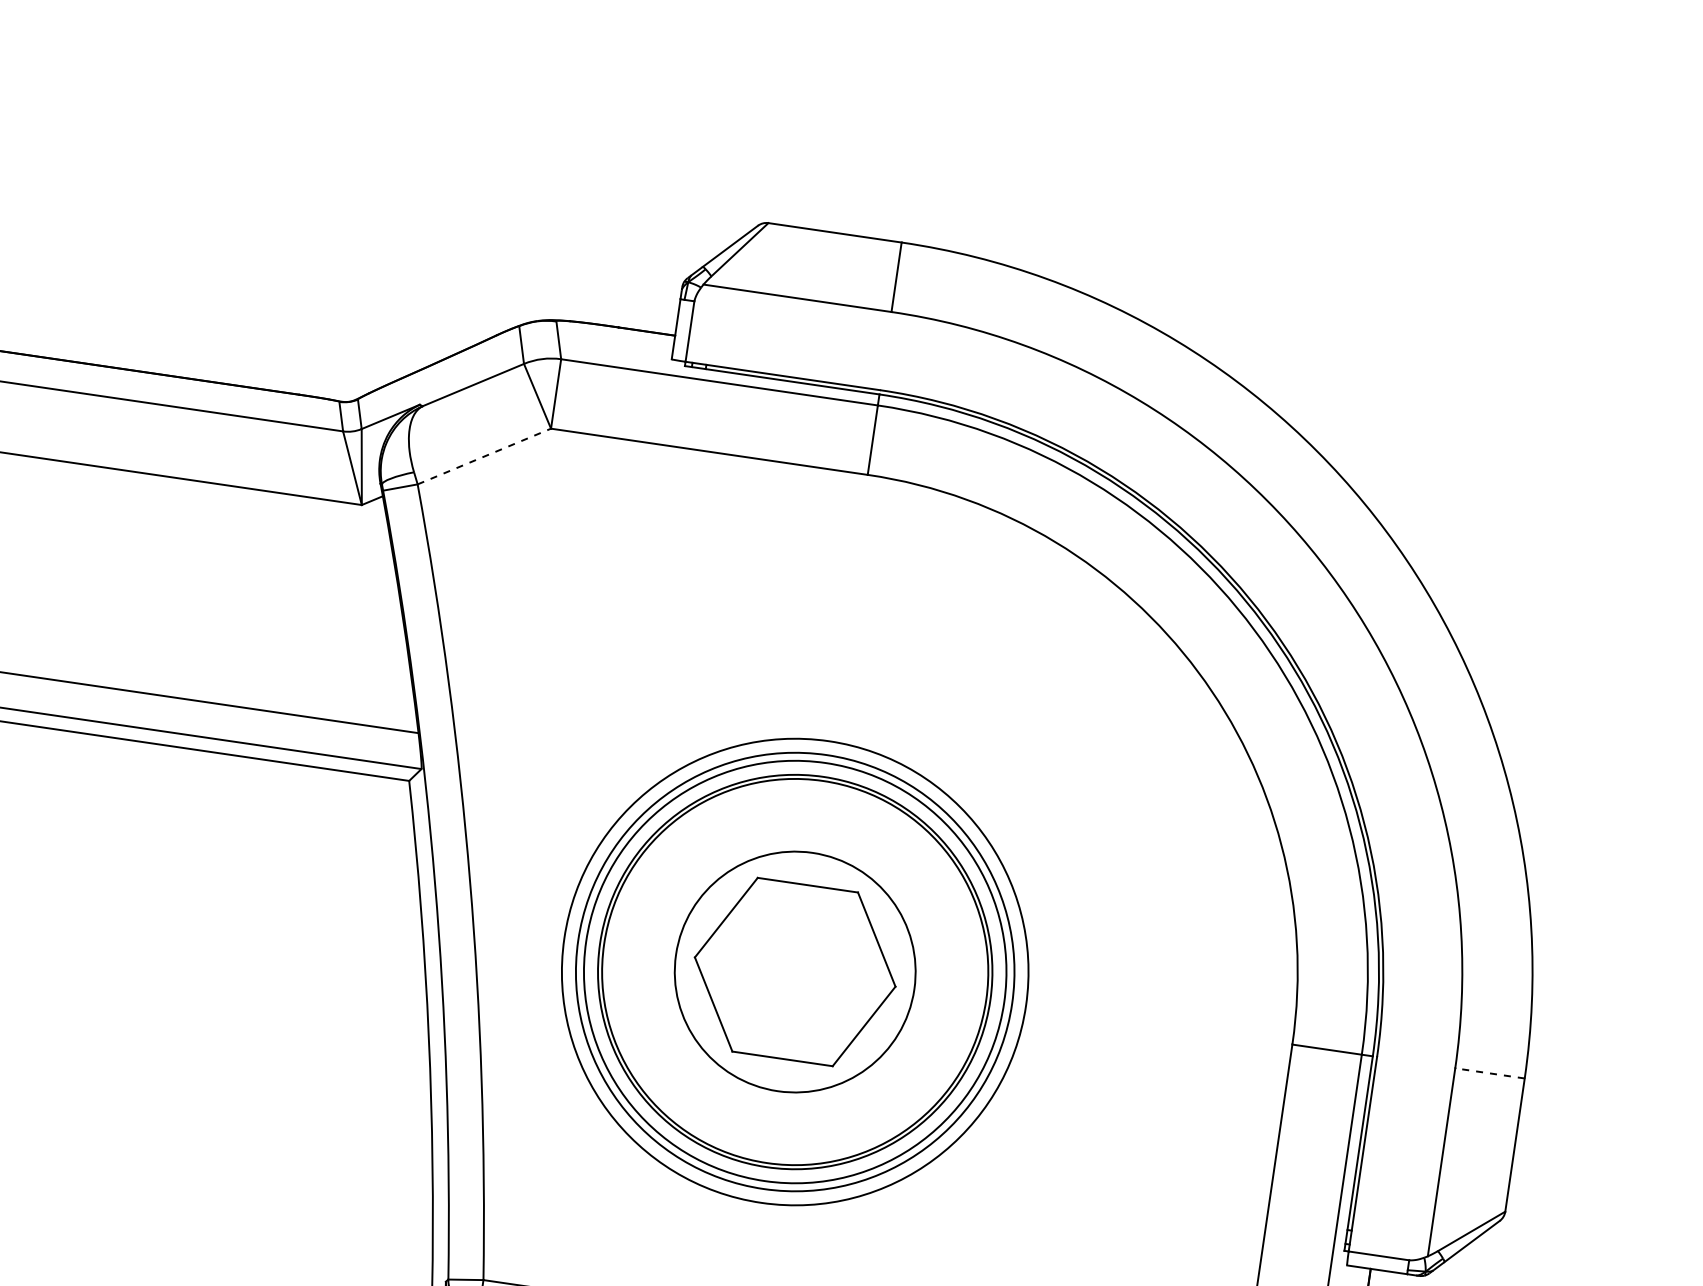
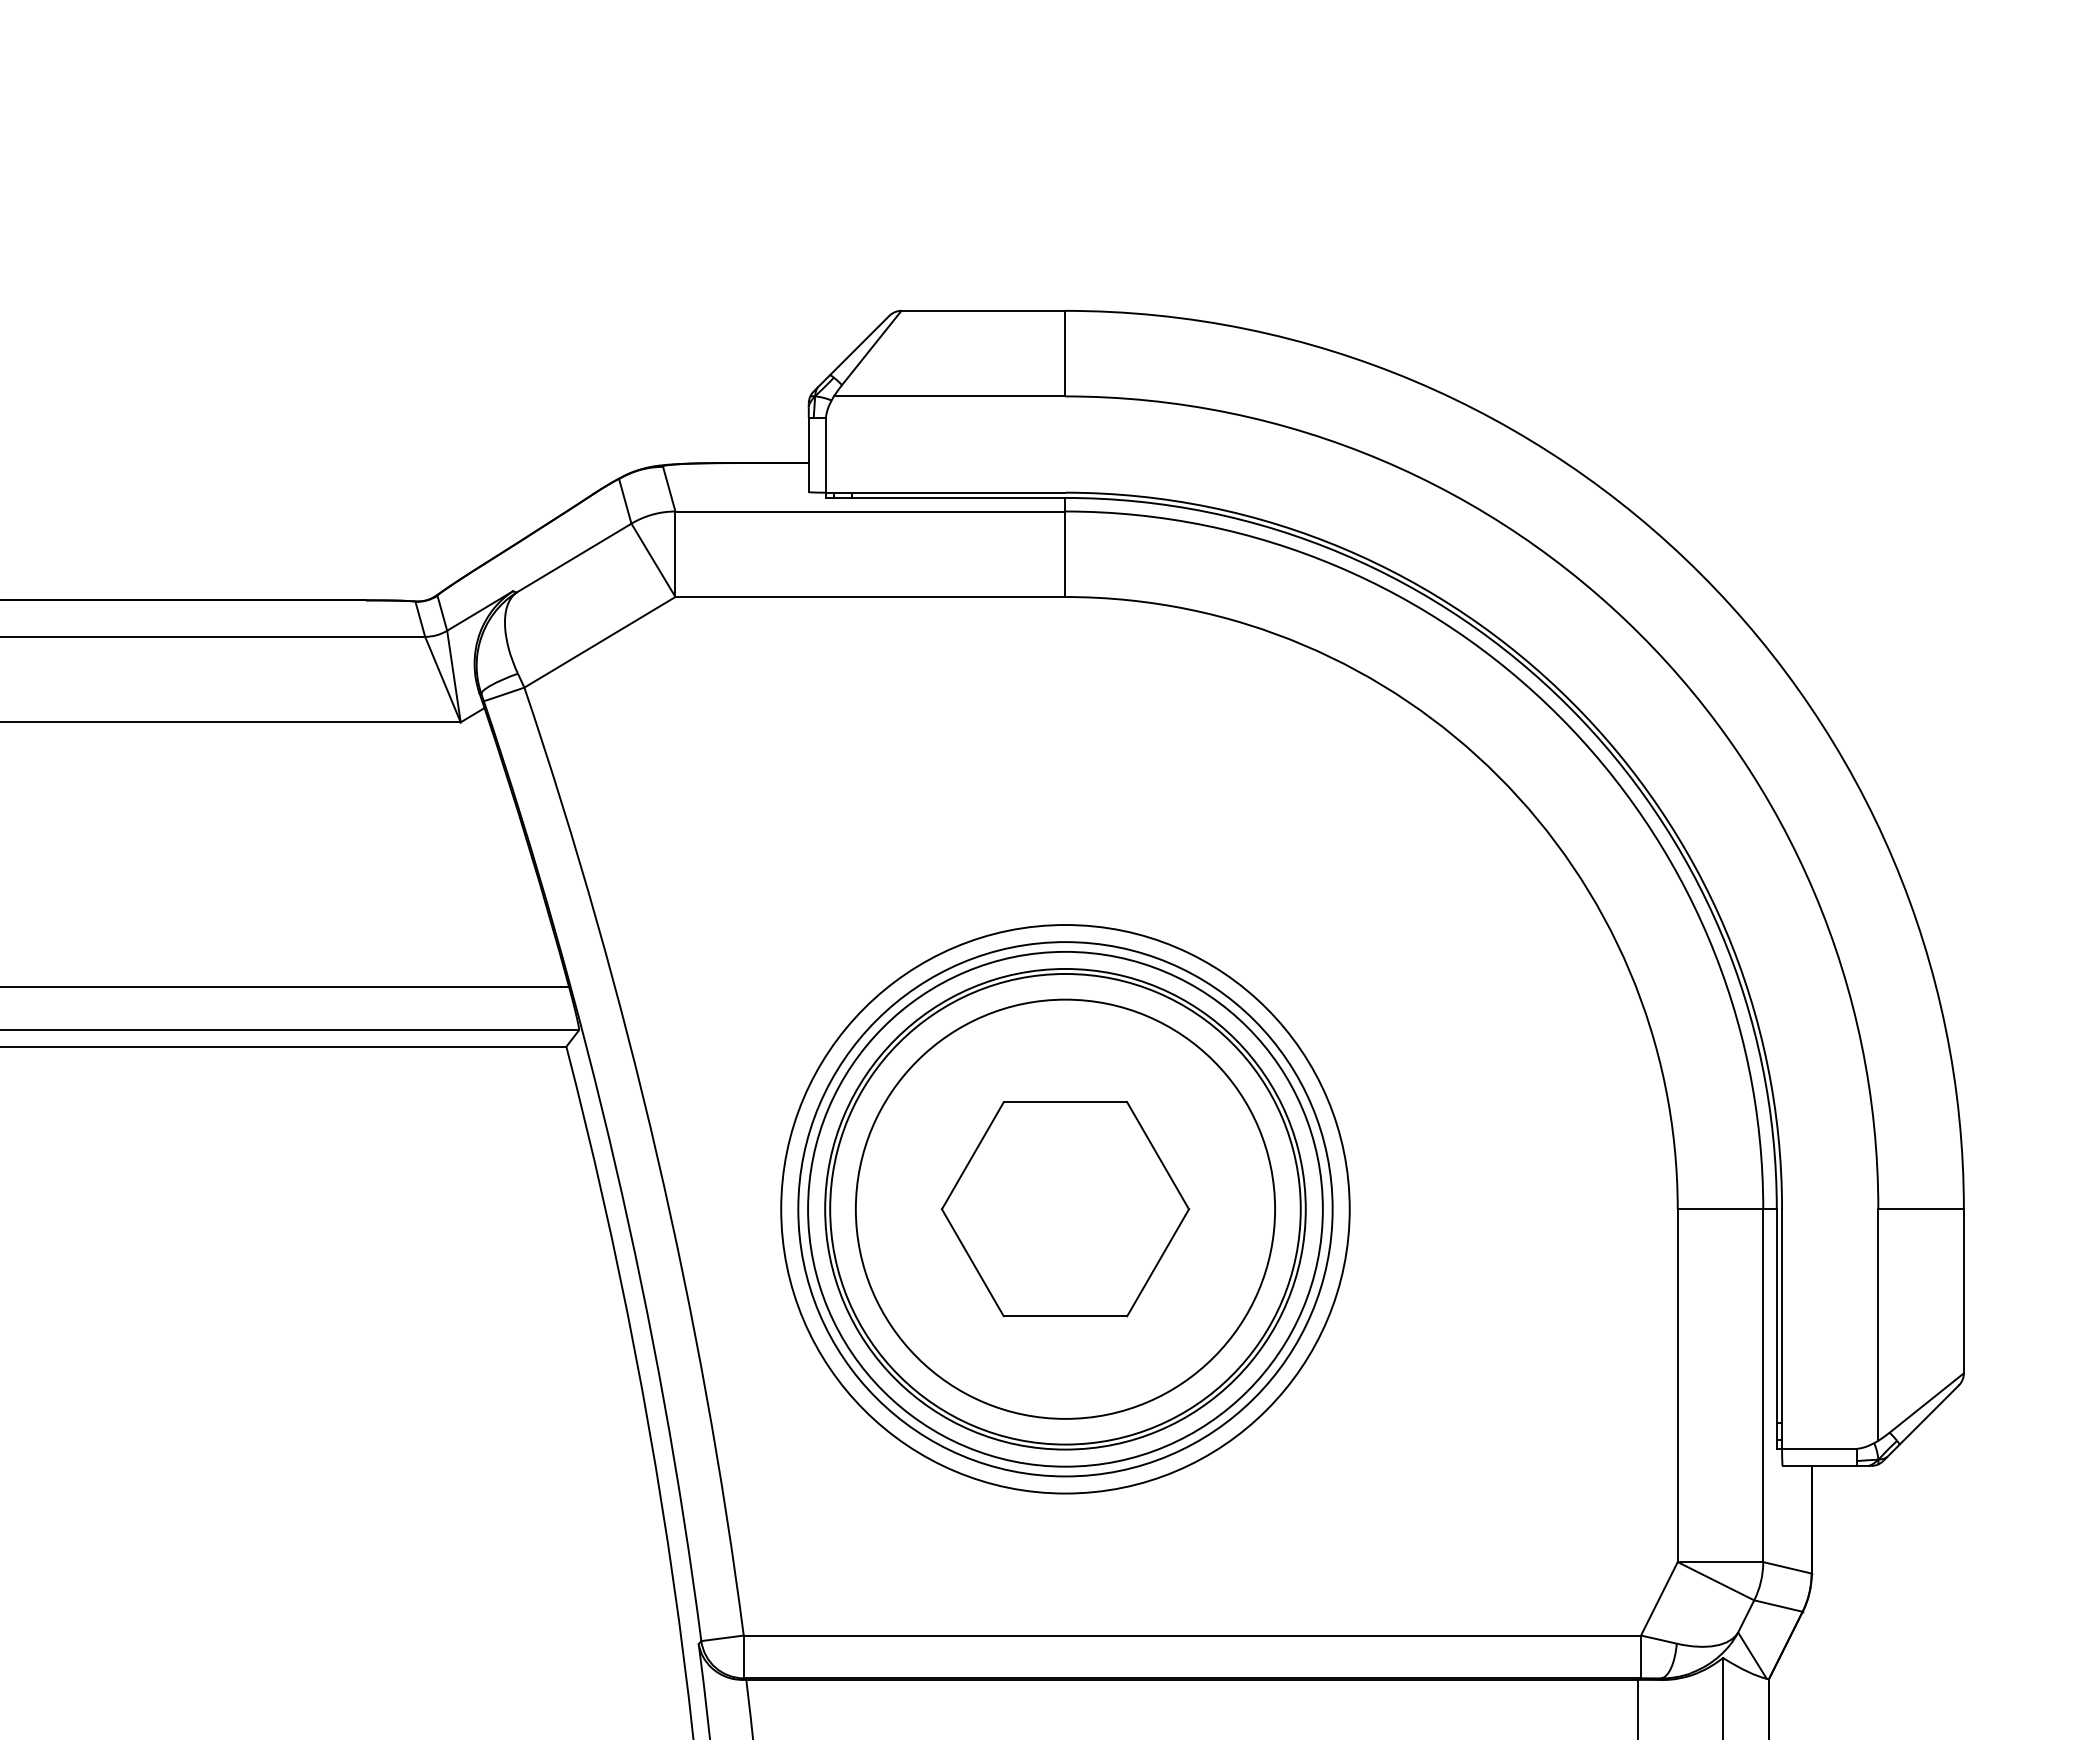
line: (484, 456) -> (600, 642), dashed -> solid
circle: (795, 971) -> (1065, 1208), size x1.43
line: (1490, 1073) -> (1921, 1209), dashed -> solid

